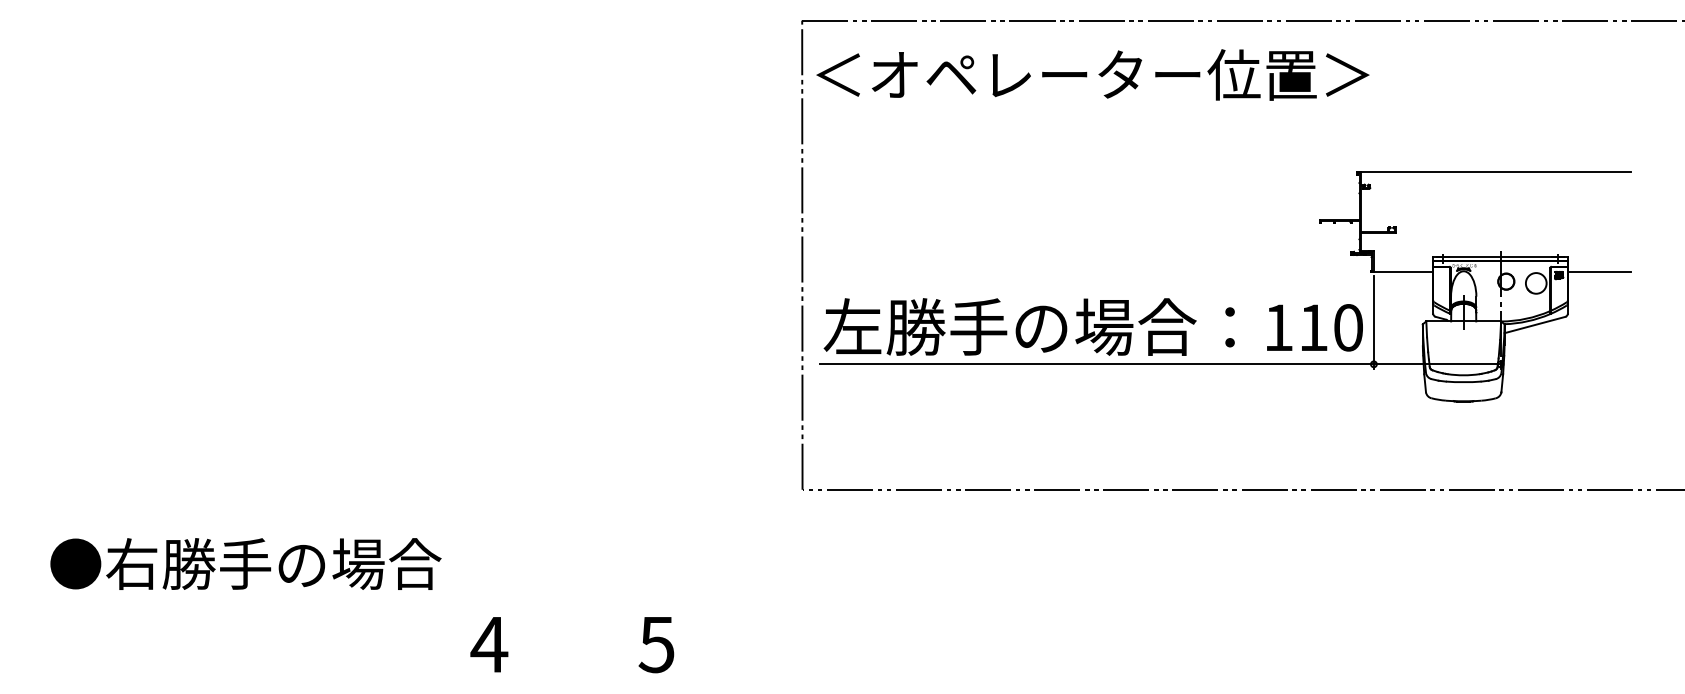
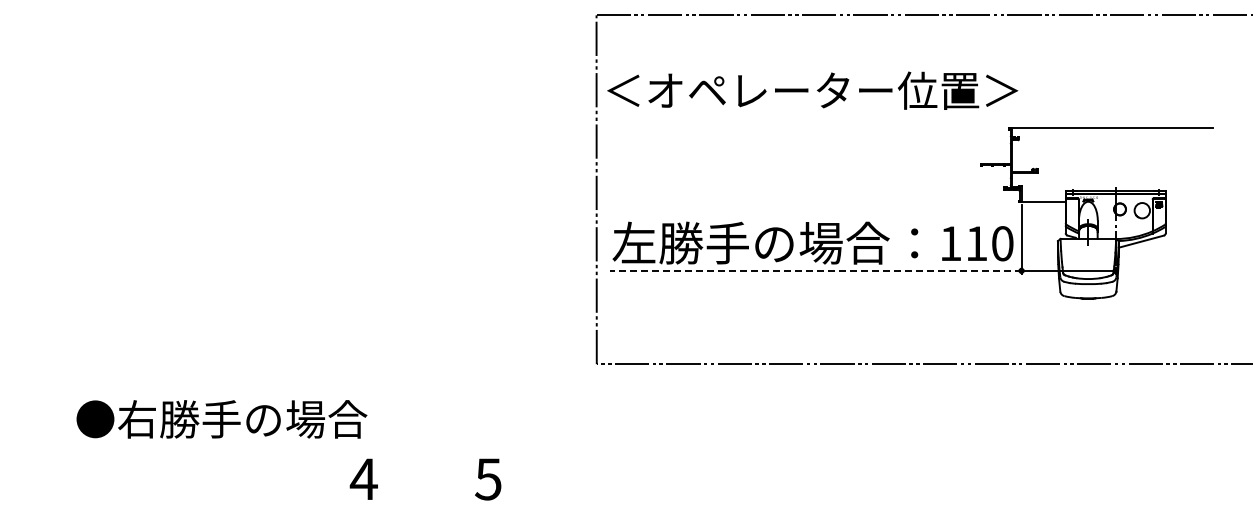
text: (1092, 74) -> (812, 90), moved
line: (1598, 272) -> (1188, 202), removed
line: (1096, 363) -> (815, 270), solid -> dashed
text: (245, 564) -> (221, 419), moved

